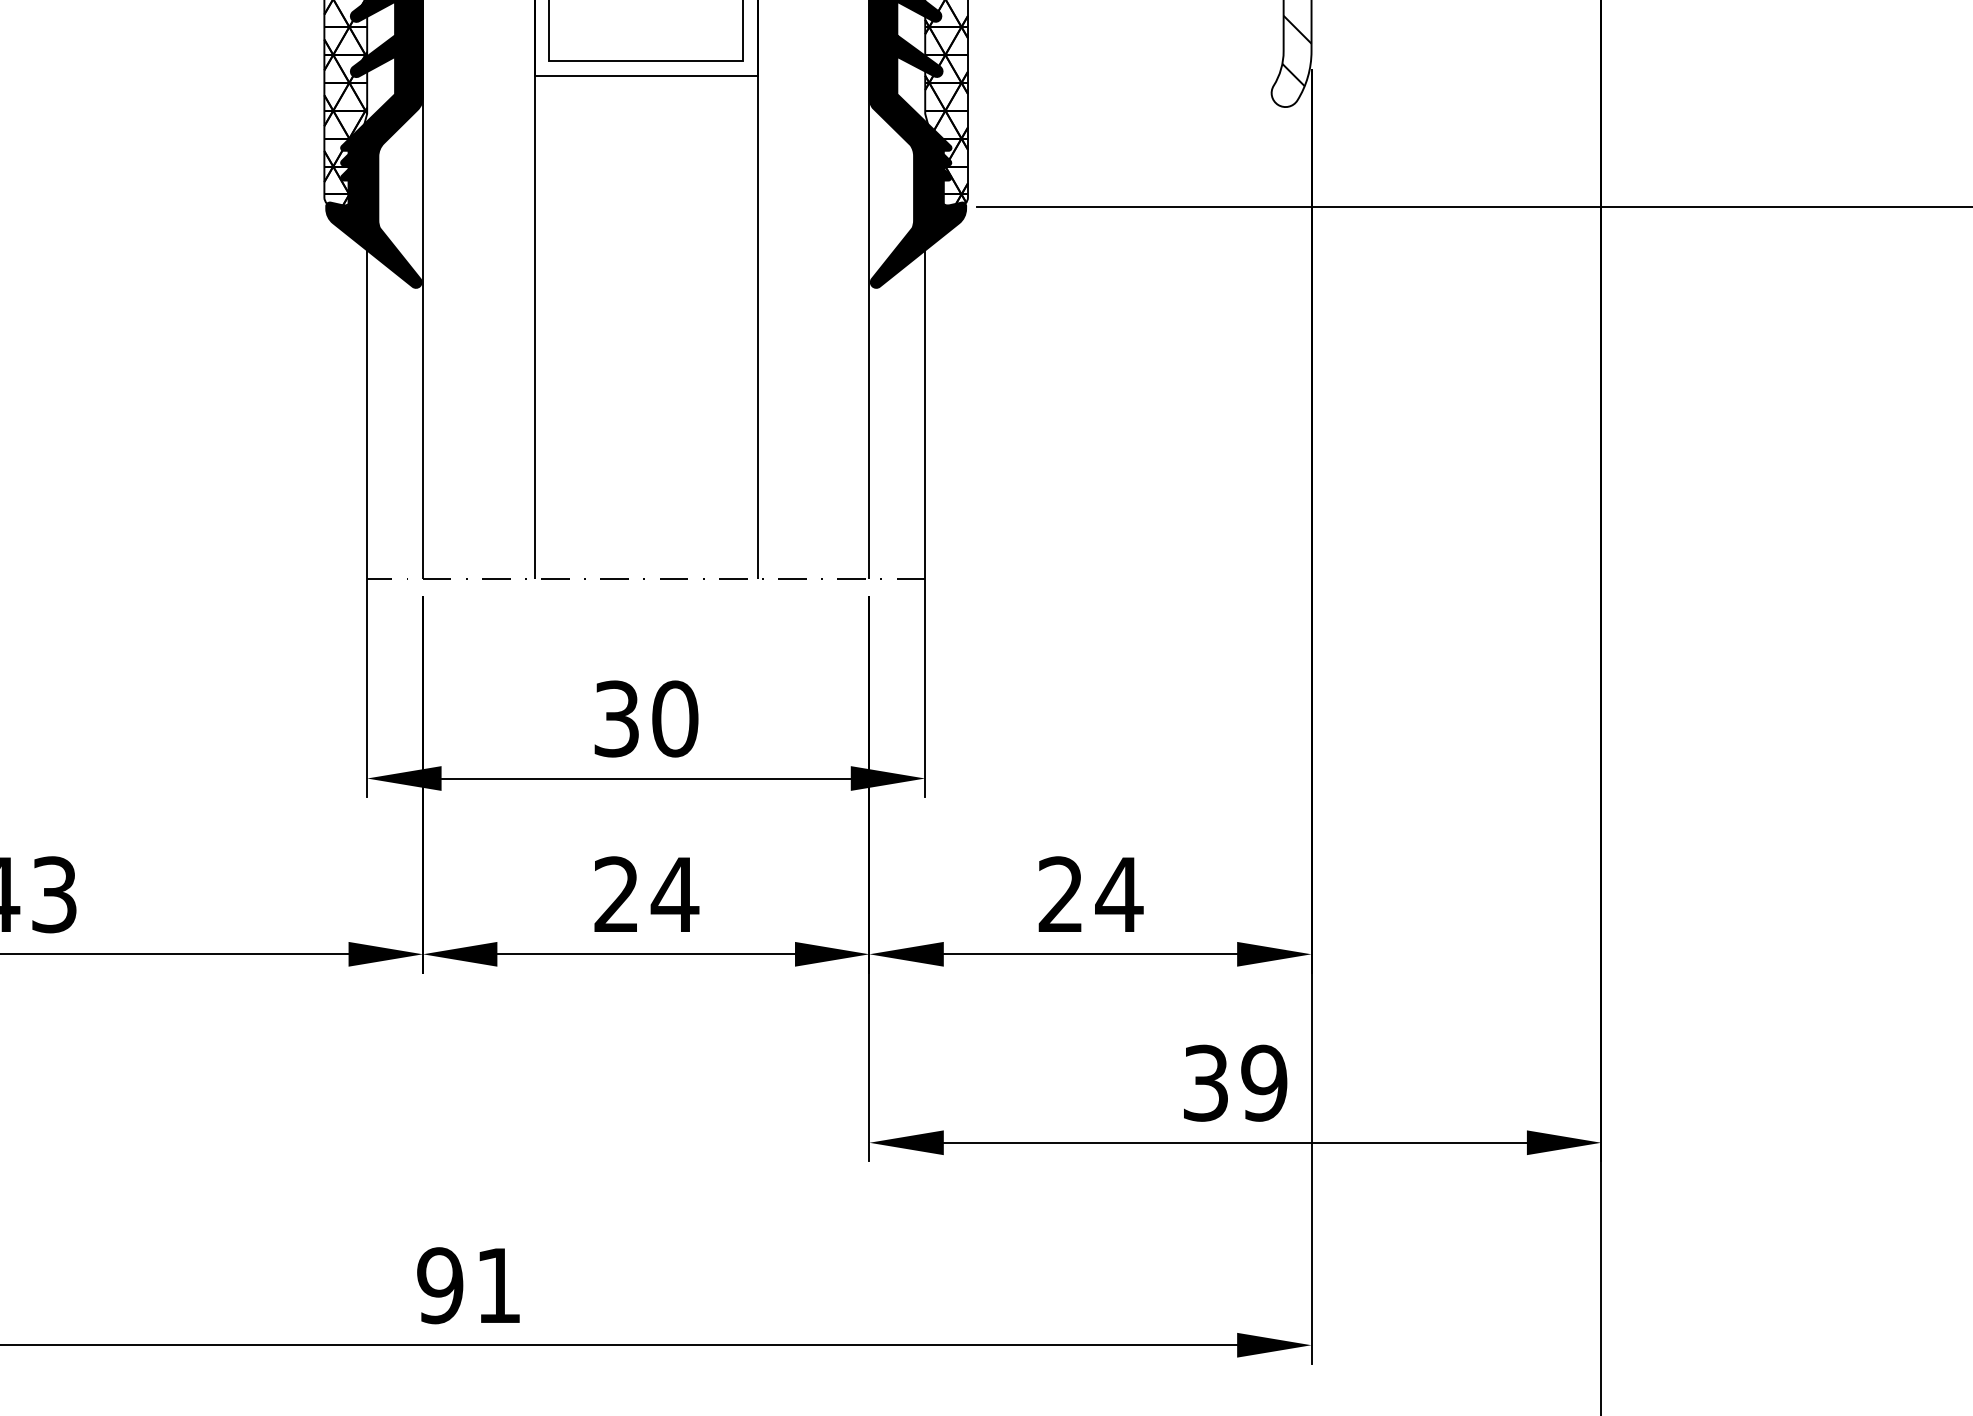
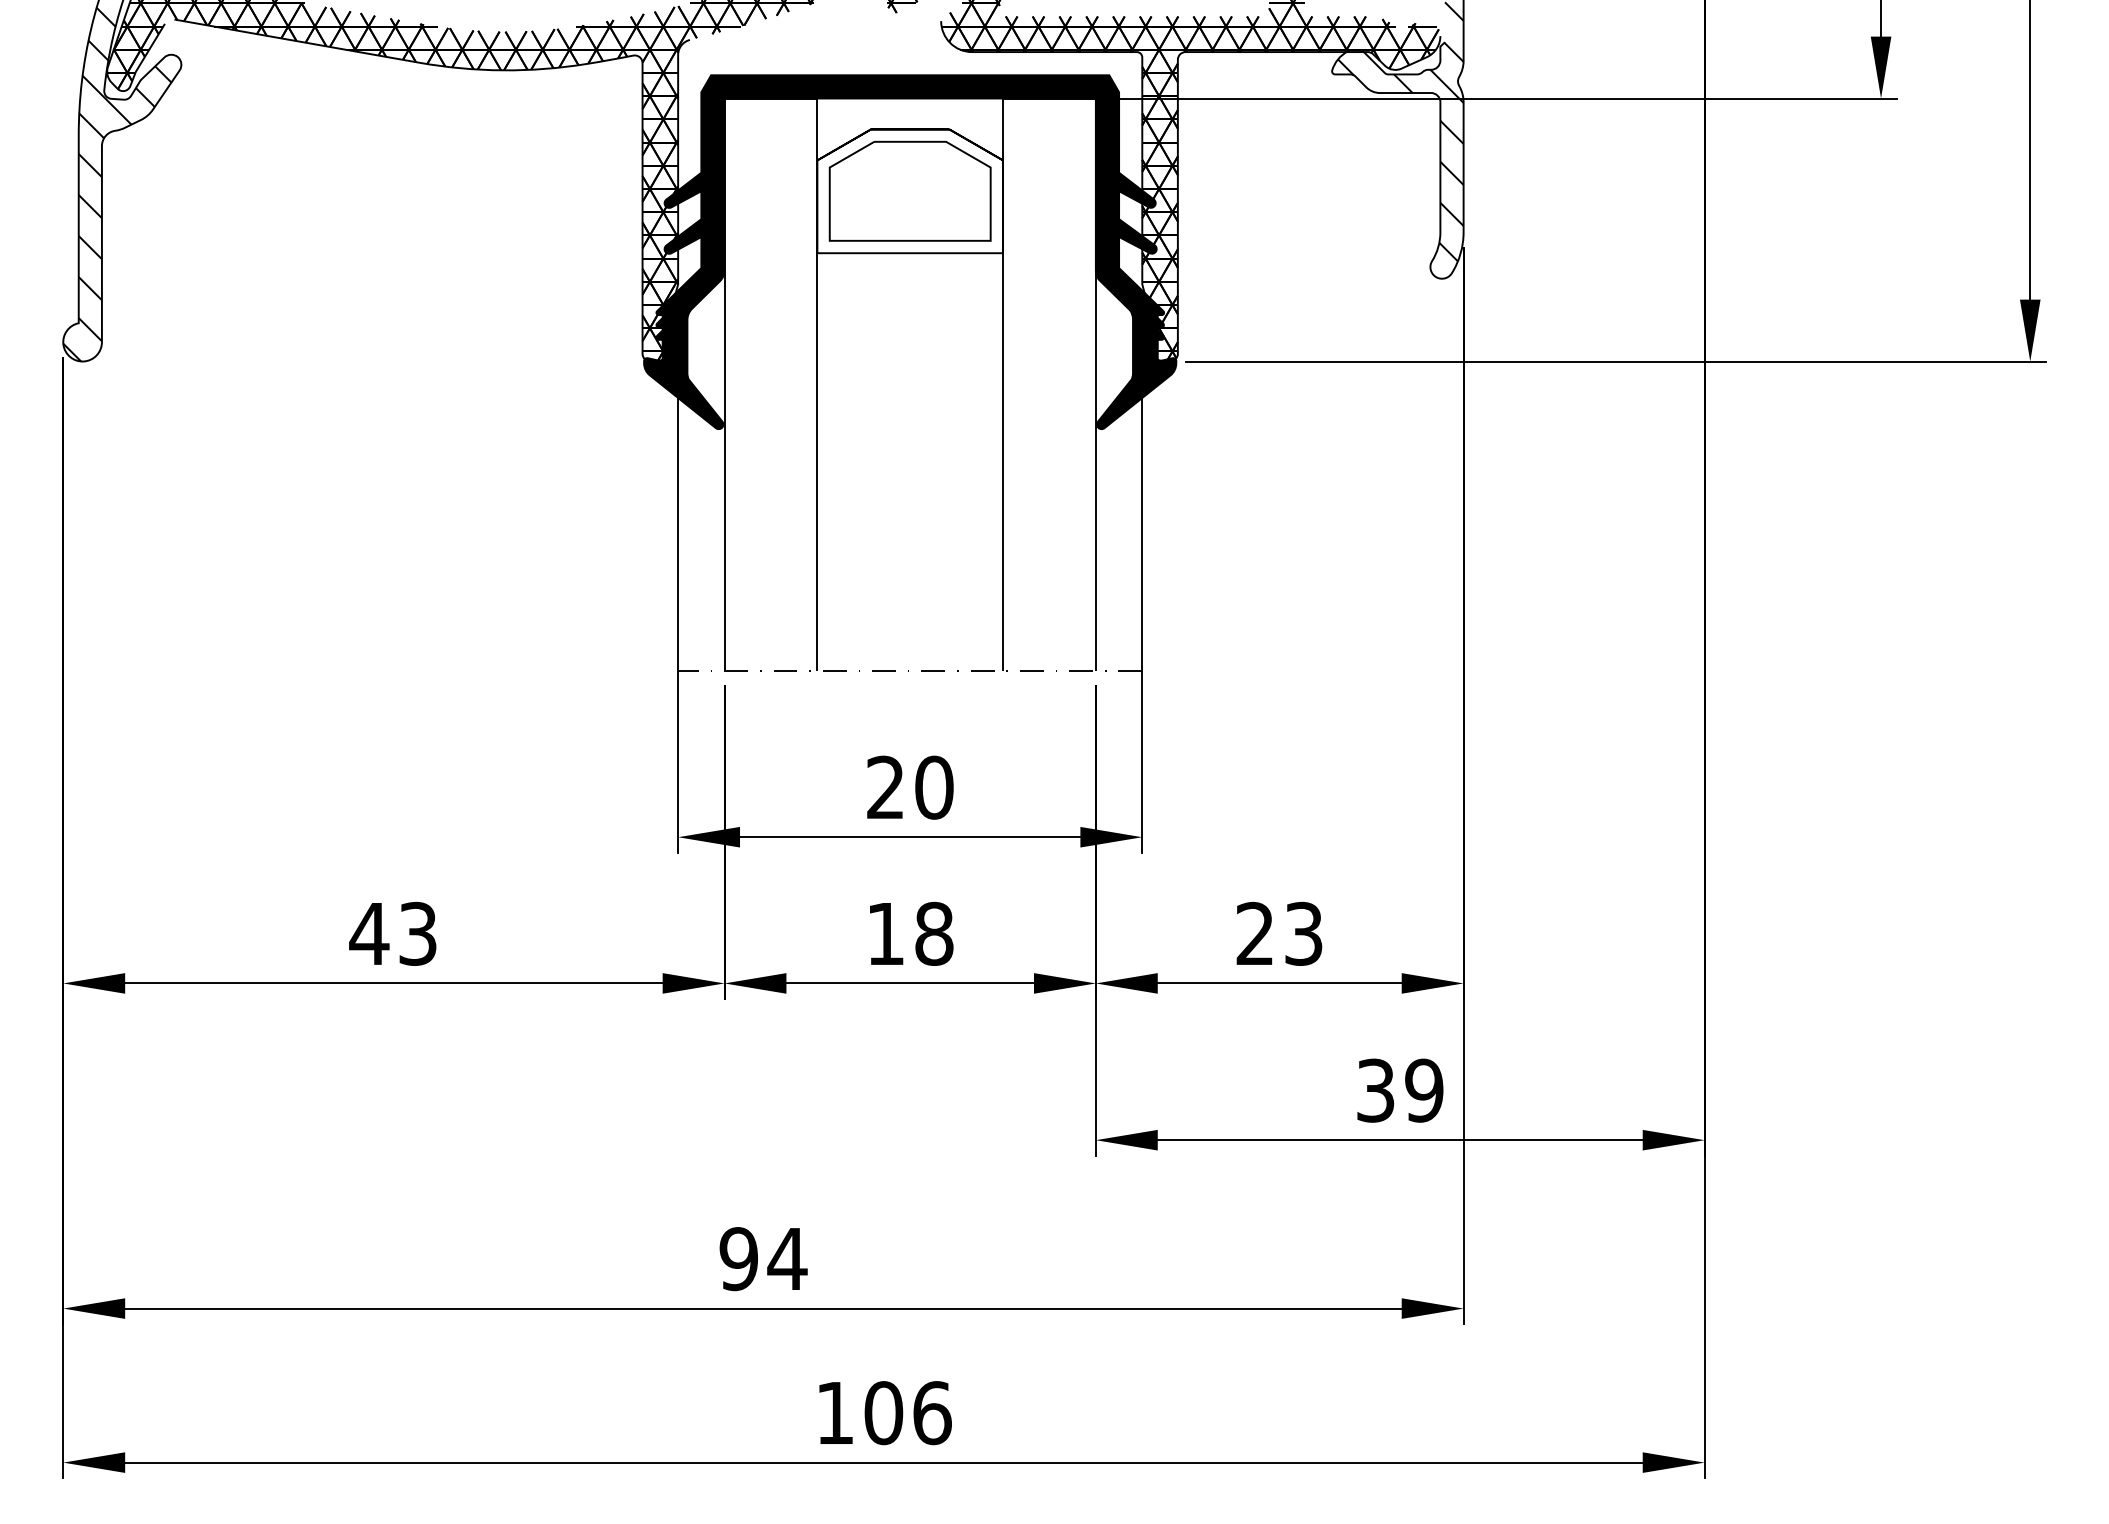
text: (616, 718) -> (885, 787), 30 -> 20
text: (646, 894) -> (910, 933), 24 -> 18
text: (1119, 894) -> (1303, 933), 24 -> 23
text: (498, 1285) -> (787, 1258), 91 -> 94

